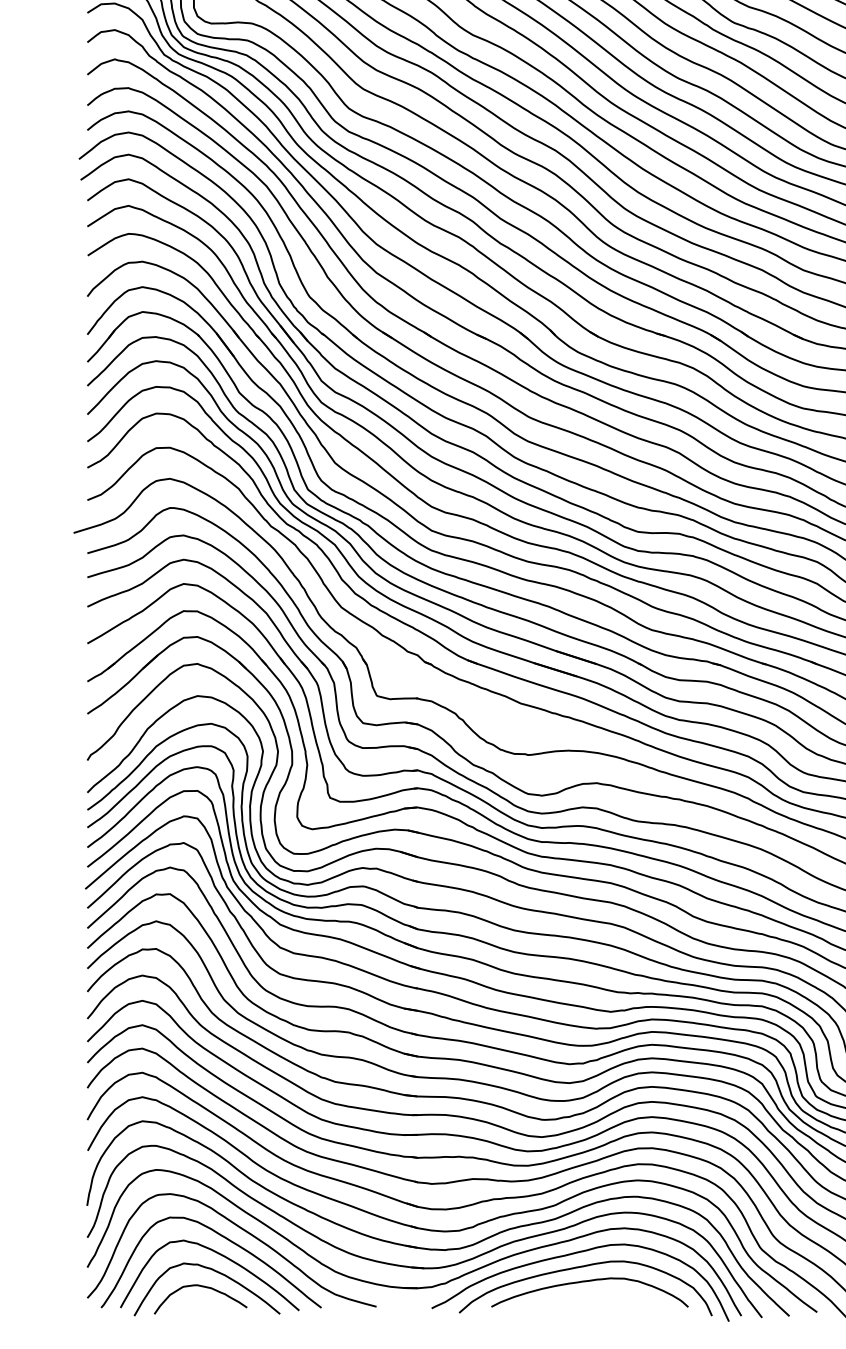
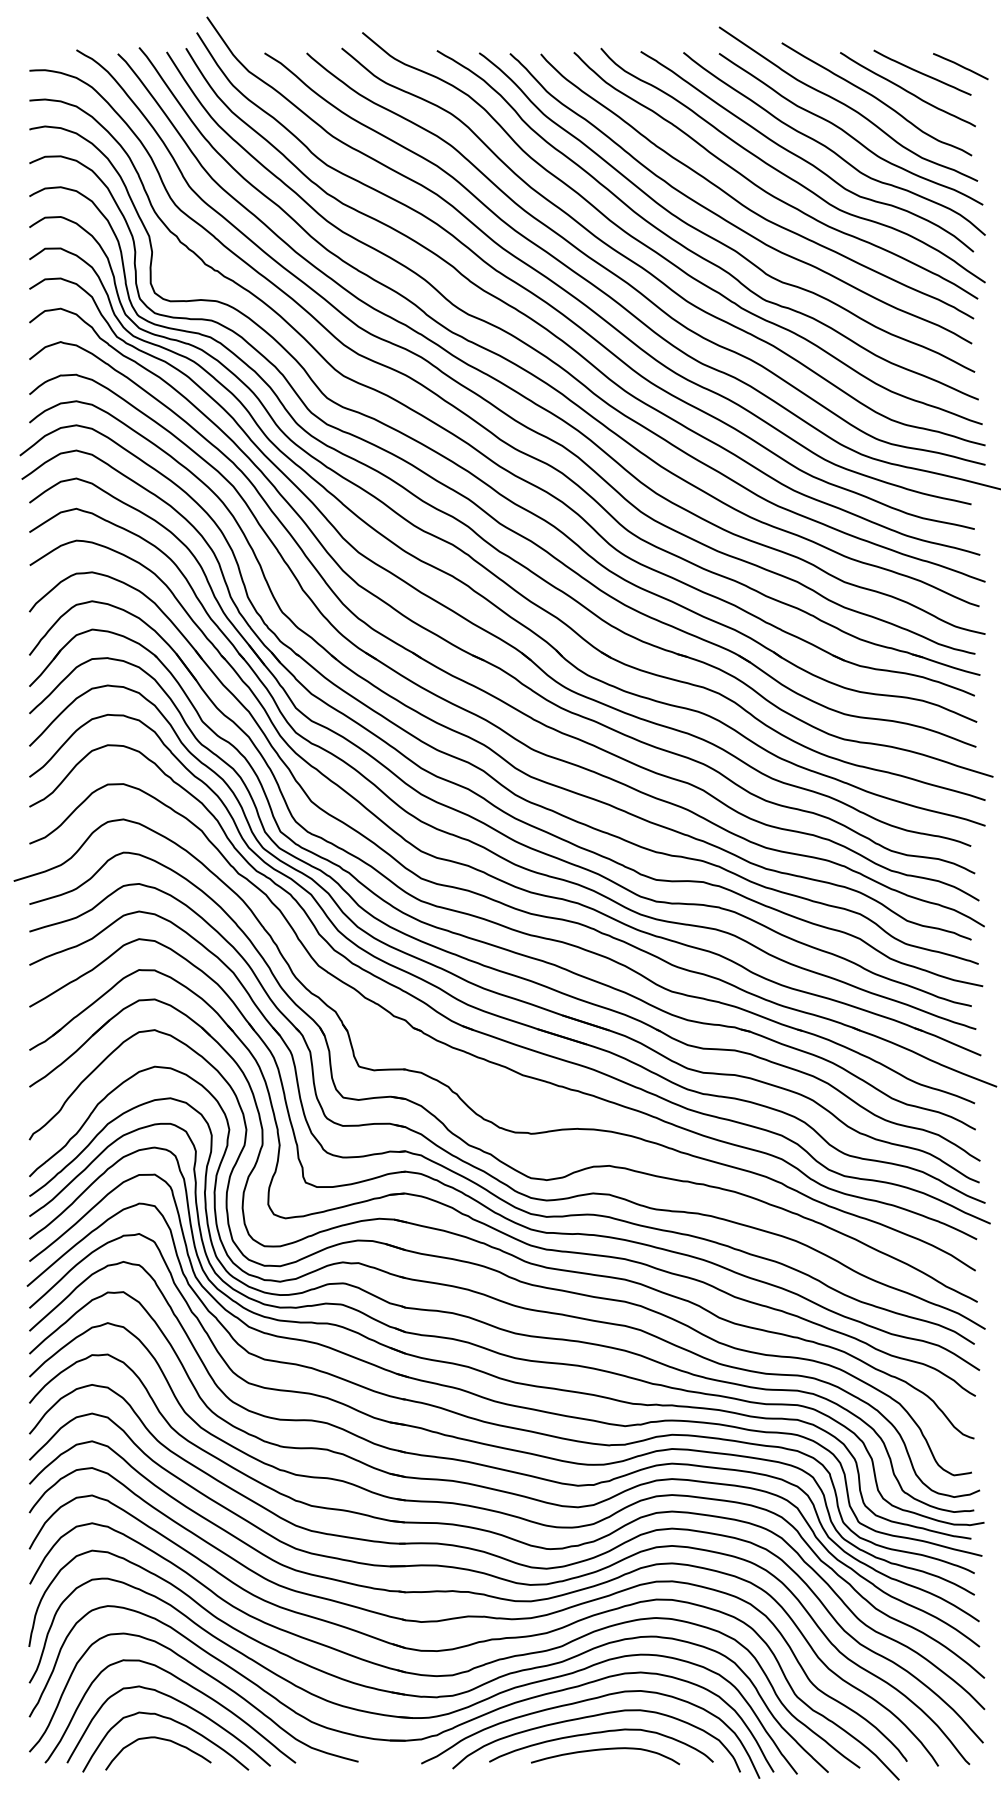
curve: (592, 1296) -> (604, 1750), added

